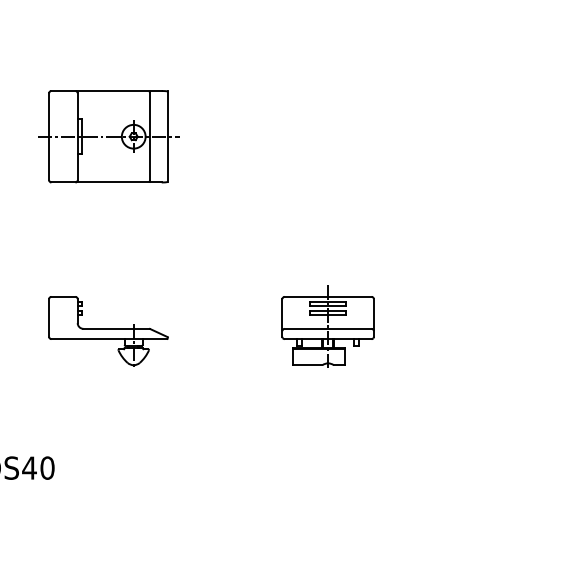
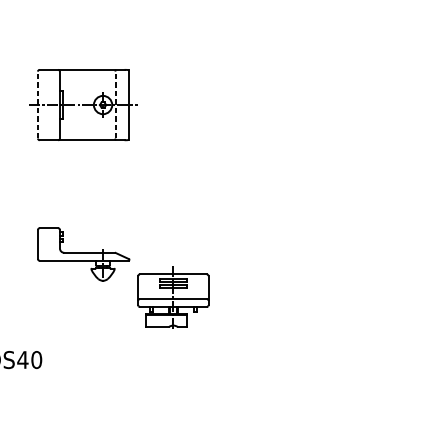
line: (49, 136) -> (38, 104), solid -> dashed
line: (150, 136) -> (115, 104), solid -> dashed
part: (327, 326) -> (172, 297), moved

